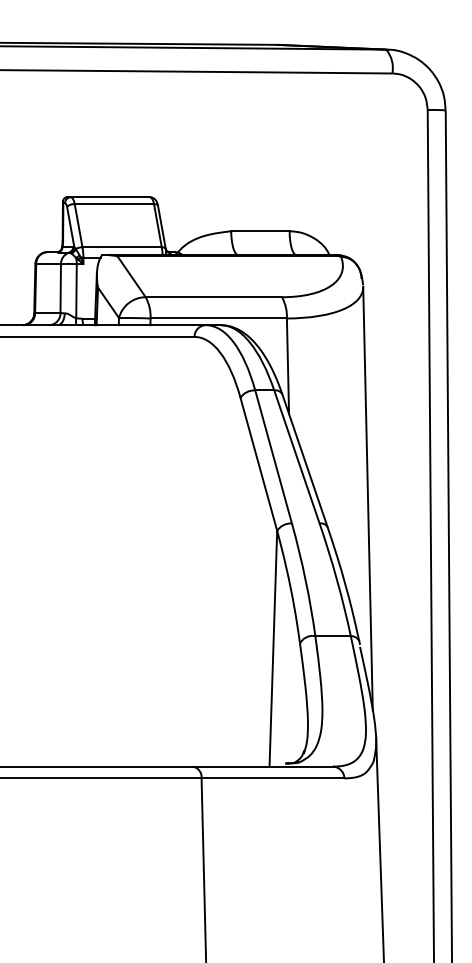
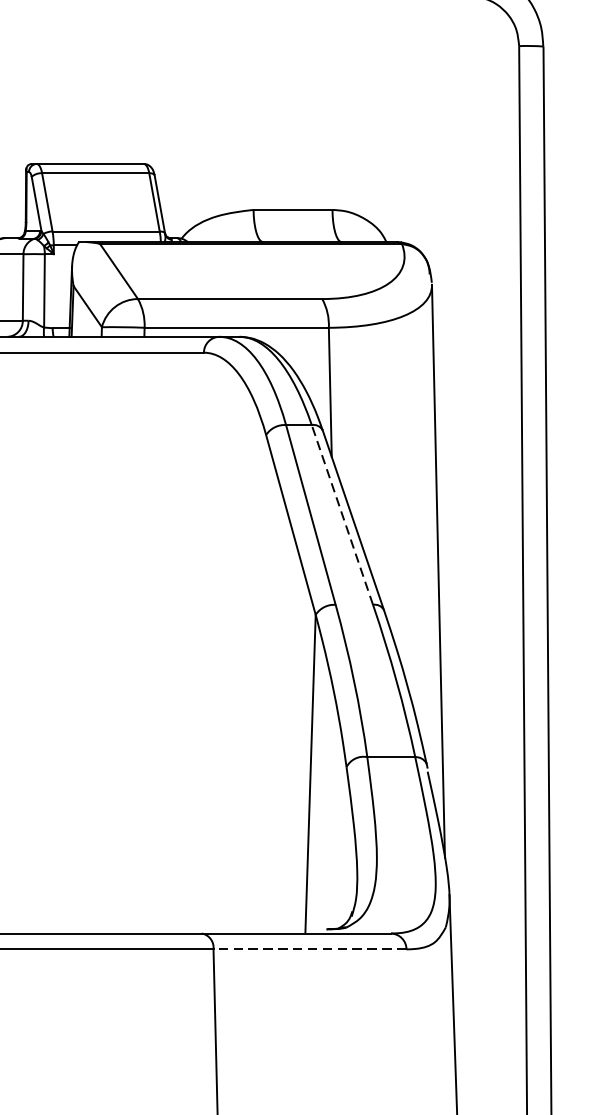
line: (296, 456) -> (341, 514), solid -> dashed
line: (272, 778) -> (309, 949), solid -> dashed

